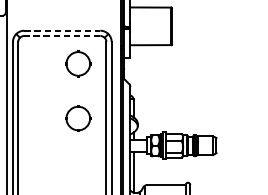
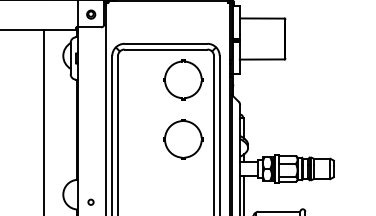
line: (62, 30) -> (166, 43), dashed -> solid
line: (61, 35) -> (165, 49), dashed -> solid
part: (78, 63) -> (183, 79), size x1.43
part: (78, 118) -> (183, 139), size x1.43

